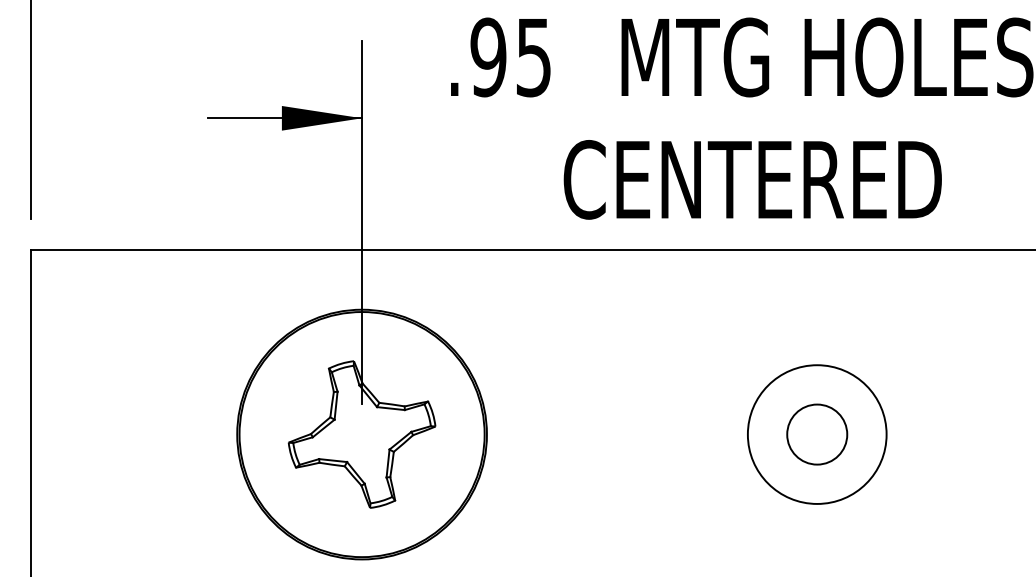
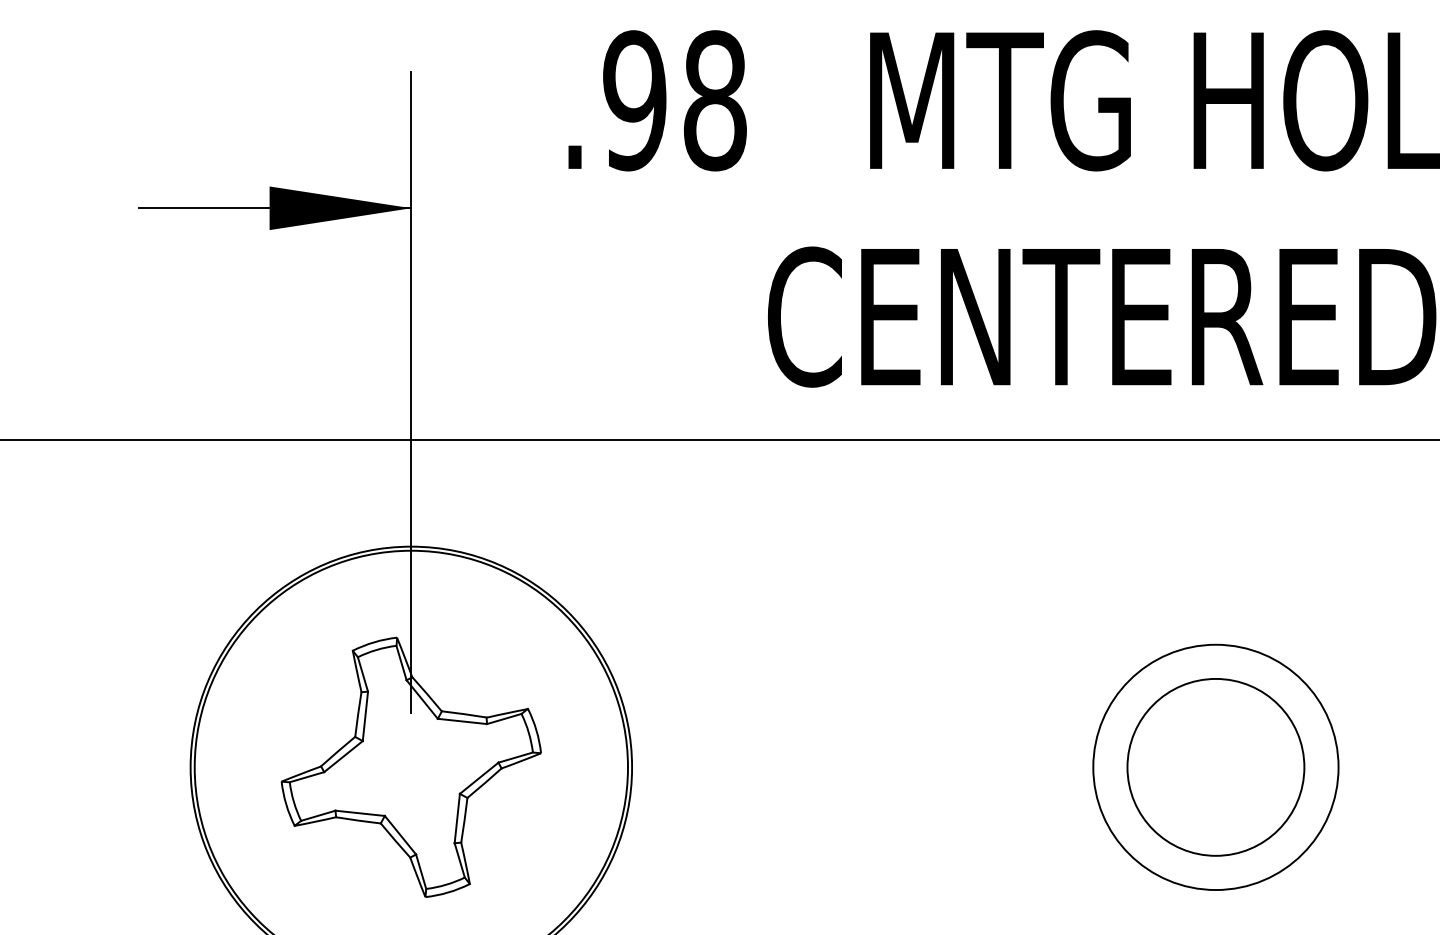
text: (533, 57) -> (714, 100), .95 -> .98
circle: (817, 434) -> (1216, 767), size x1.67

